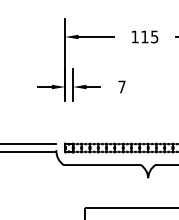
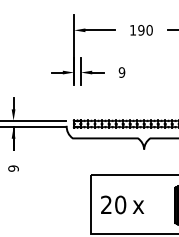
text: (149, 37) -> (145, 30), 115^J -> 190^J
text: (121, 86) -> (121, 72), 7 -> 9

